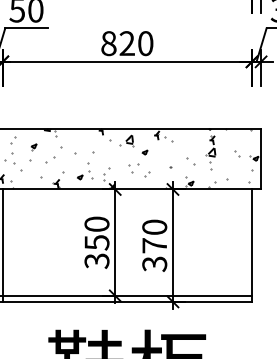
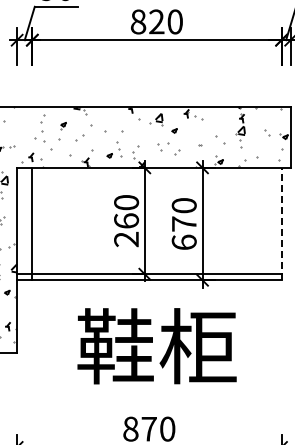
line: (251, 245) -> (281, 223), solid -> dashed
text: (96, 252) -> (126, 230), 350 -> 260
text: (153, 264) -> (183, 242), 370 -> 670

